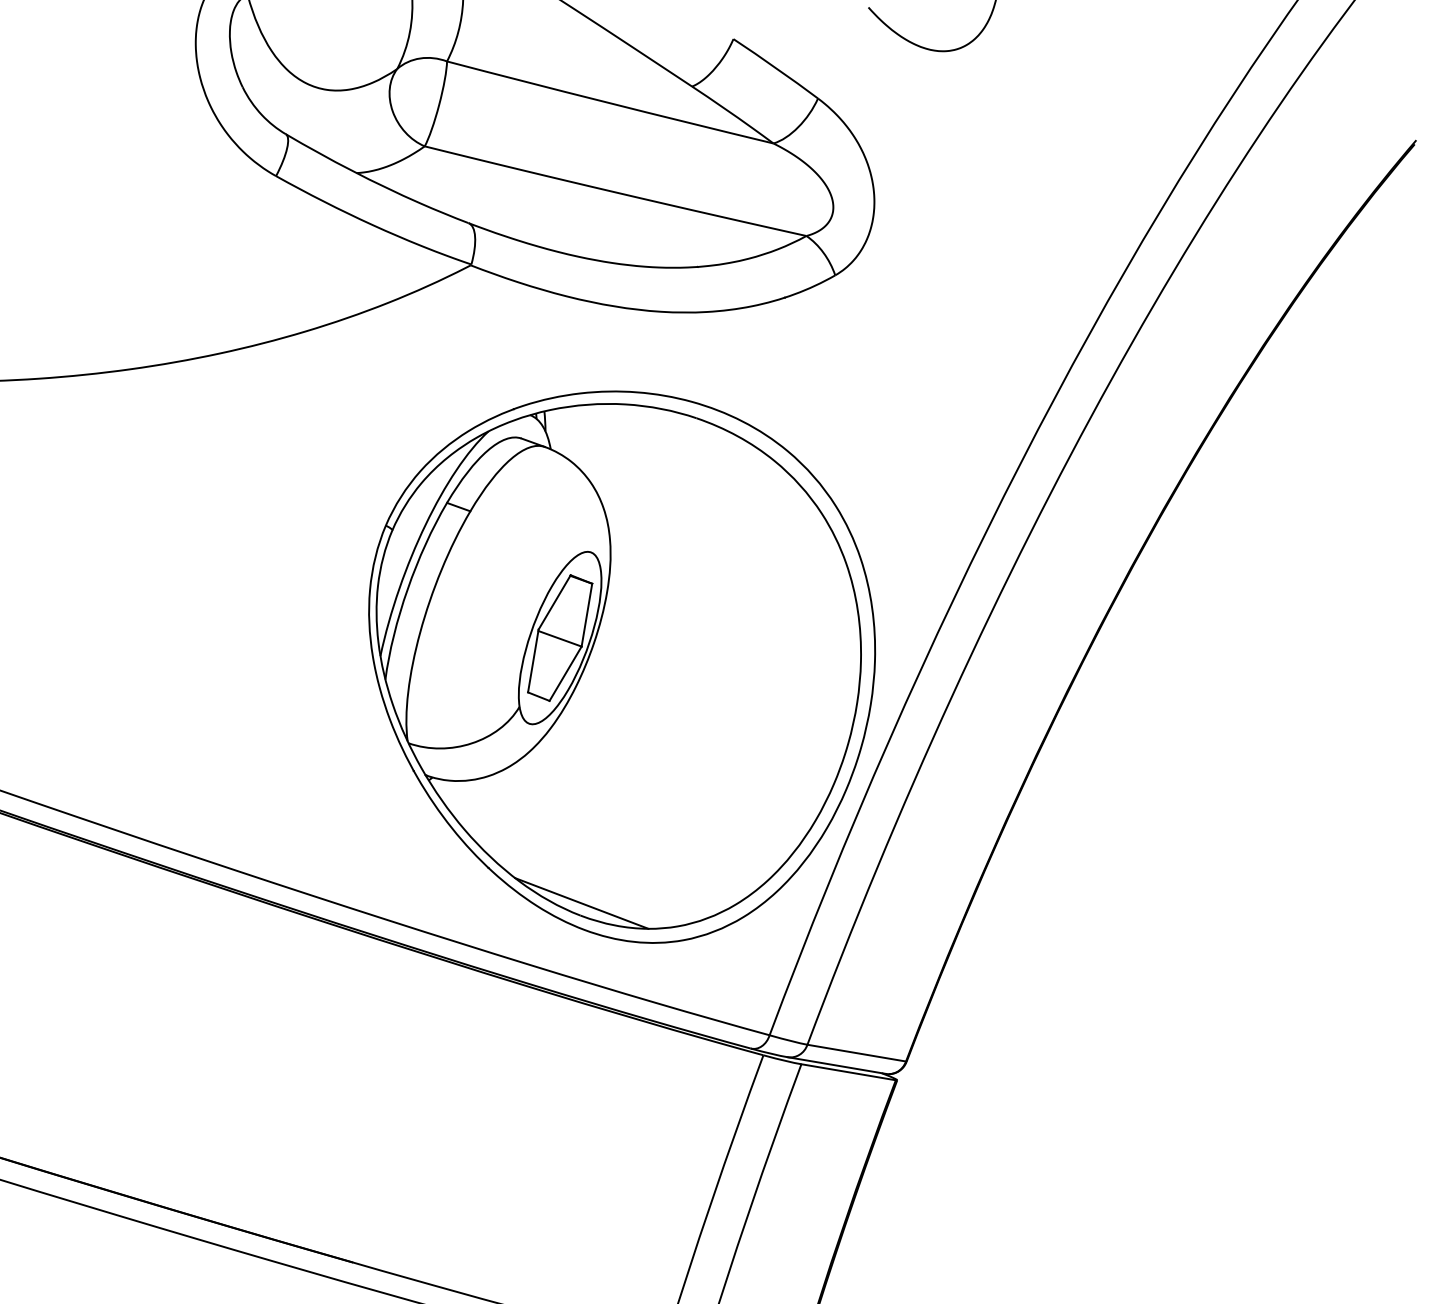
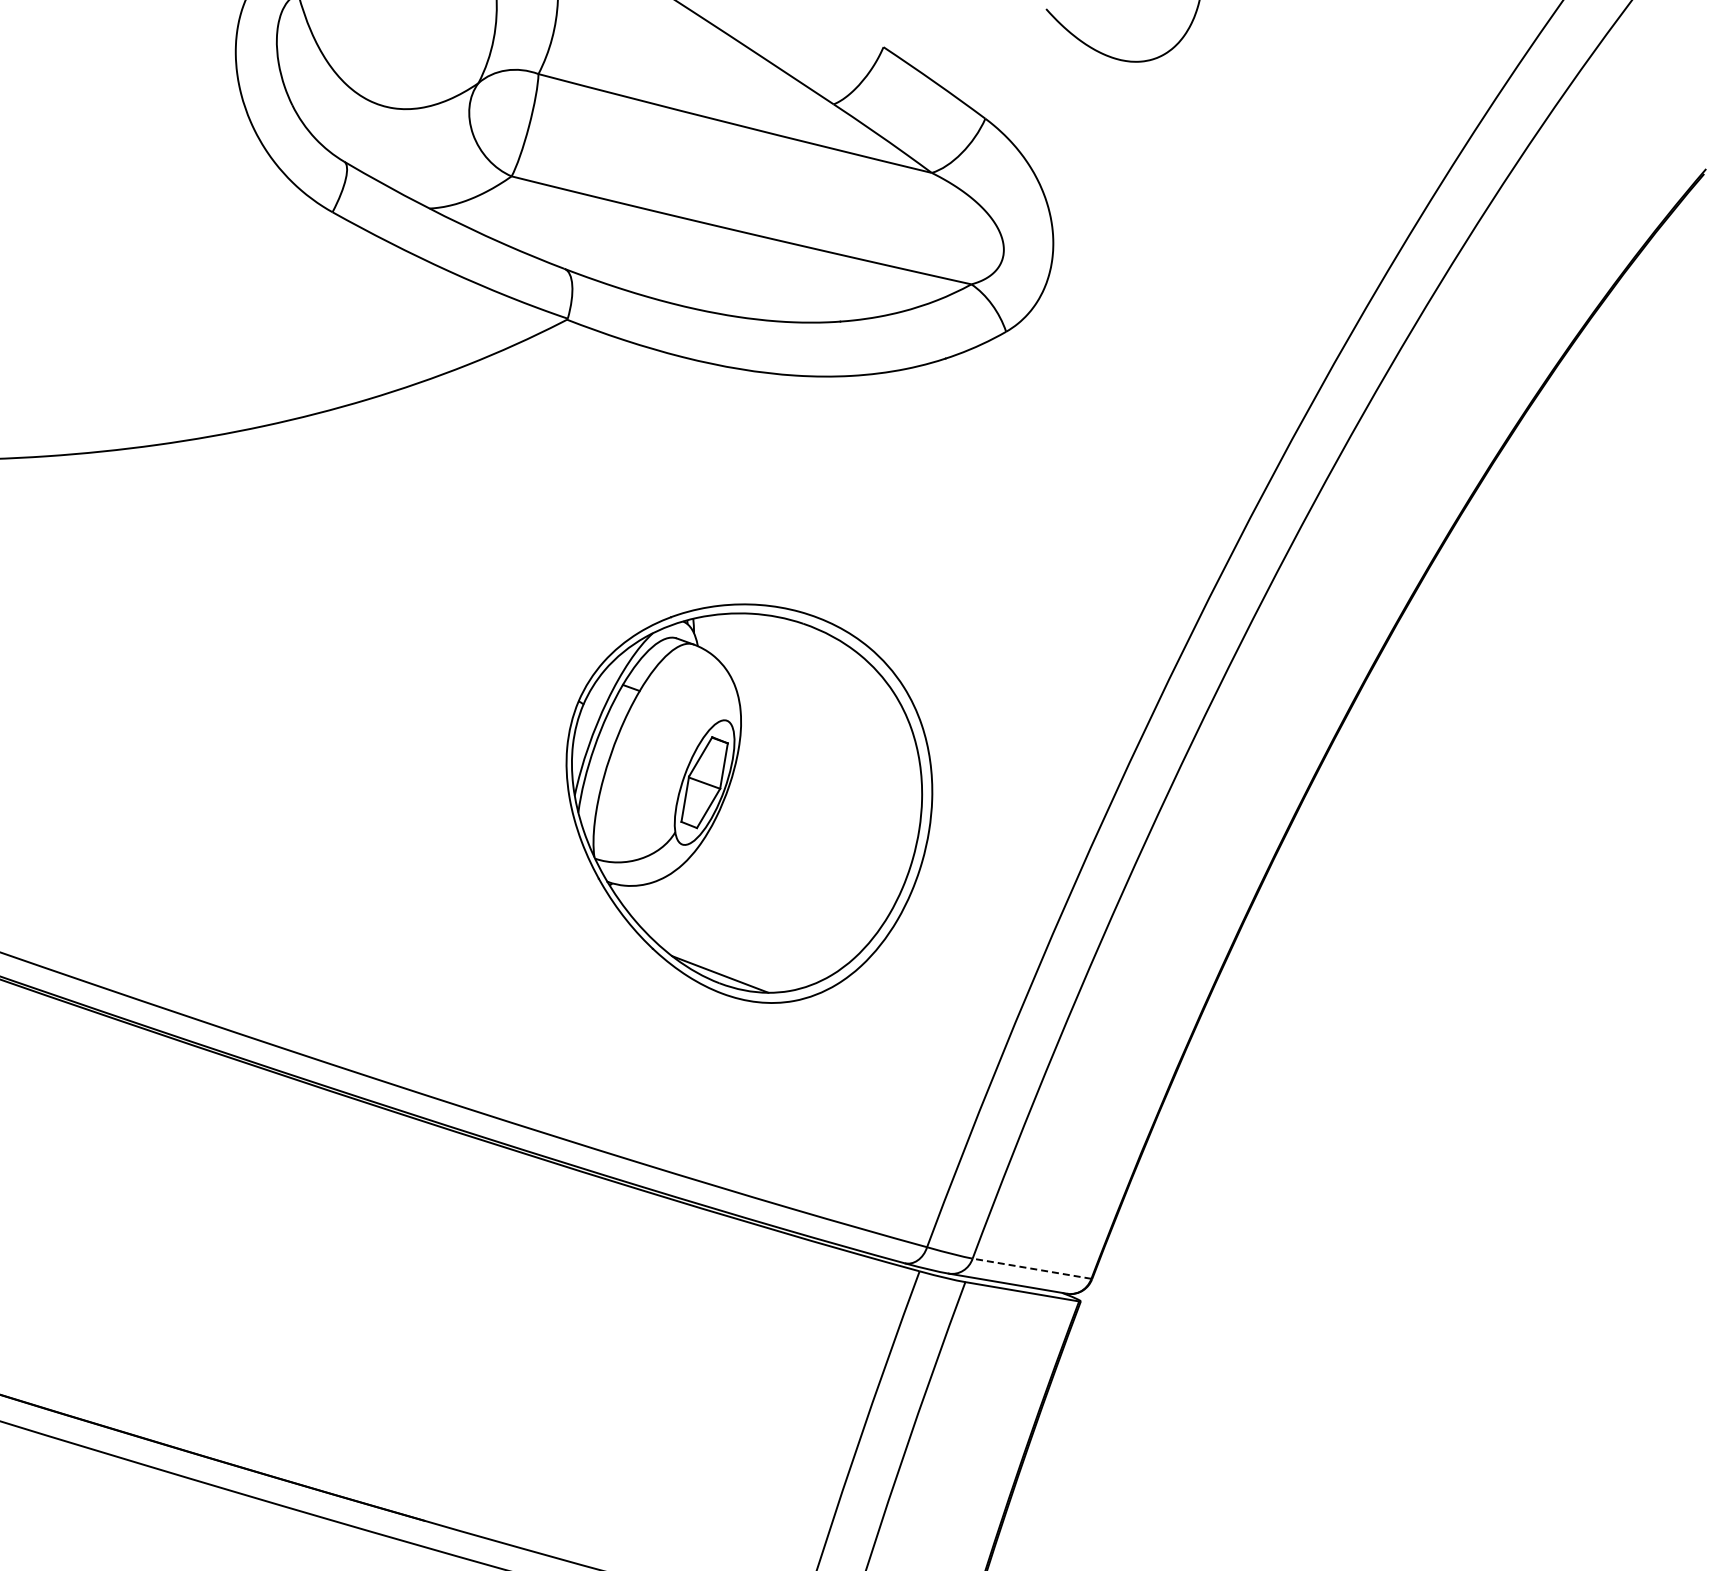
part: (622, 666) -> (749, 803), size x0.6
line: (856, 1052) -> (1031, 1268), solid -> dashed

